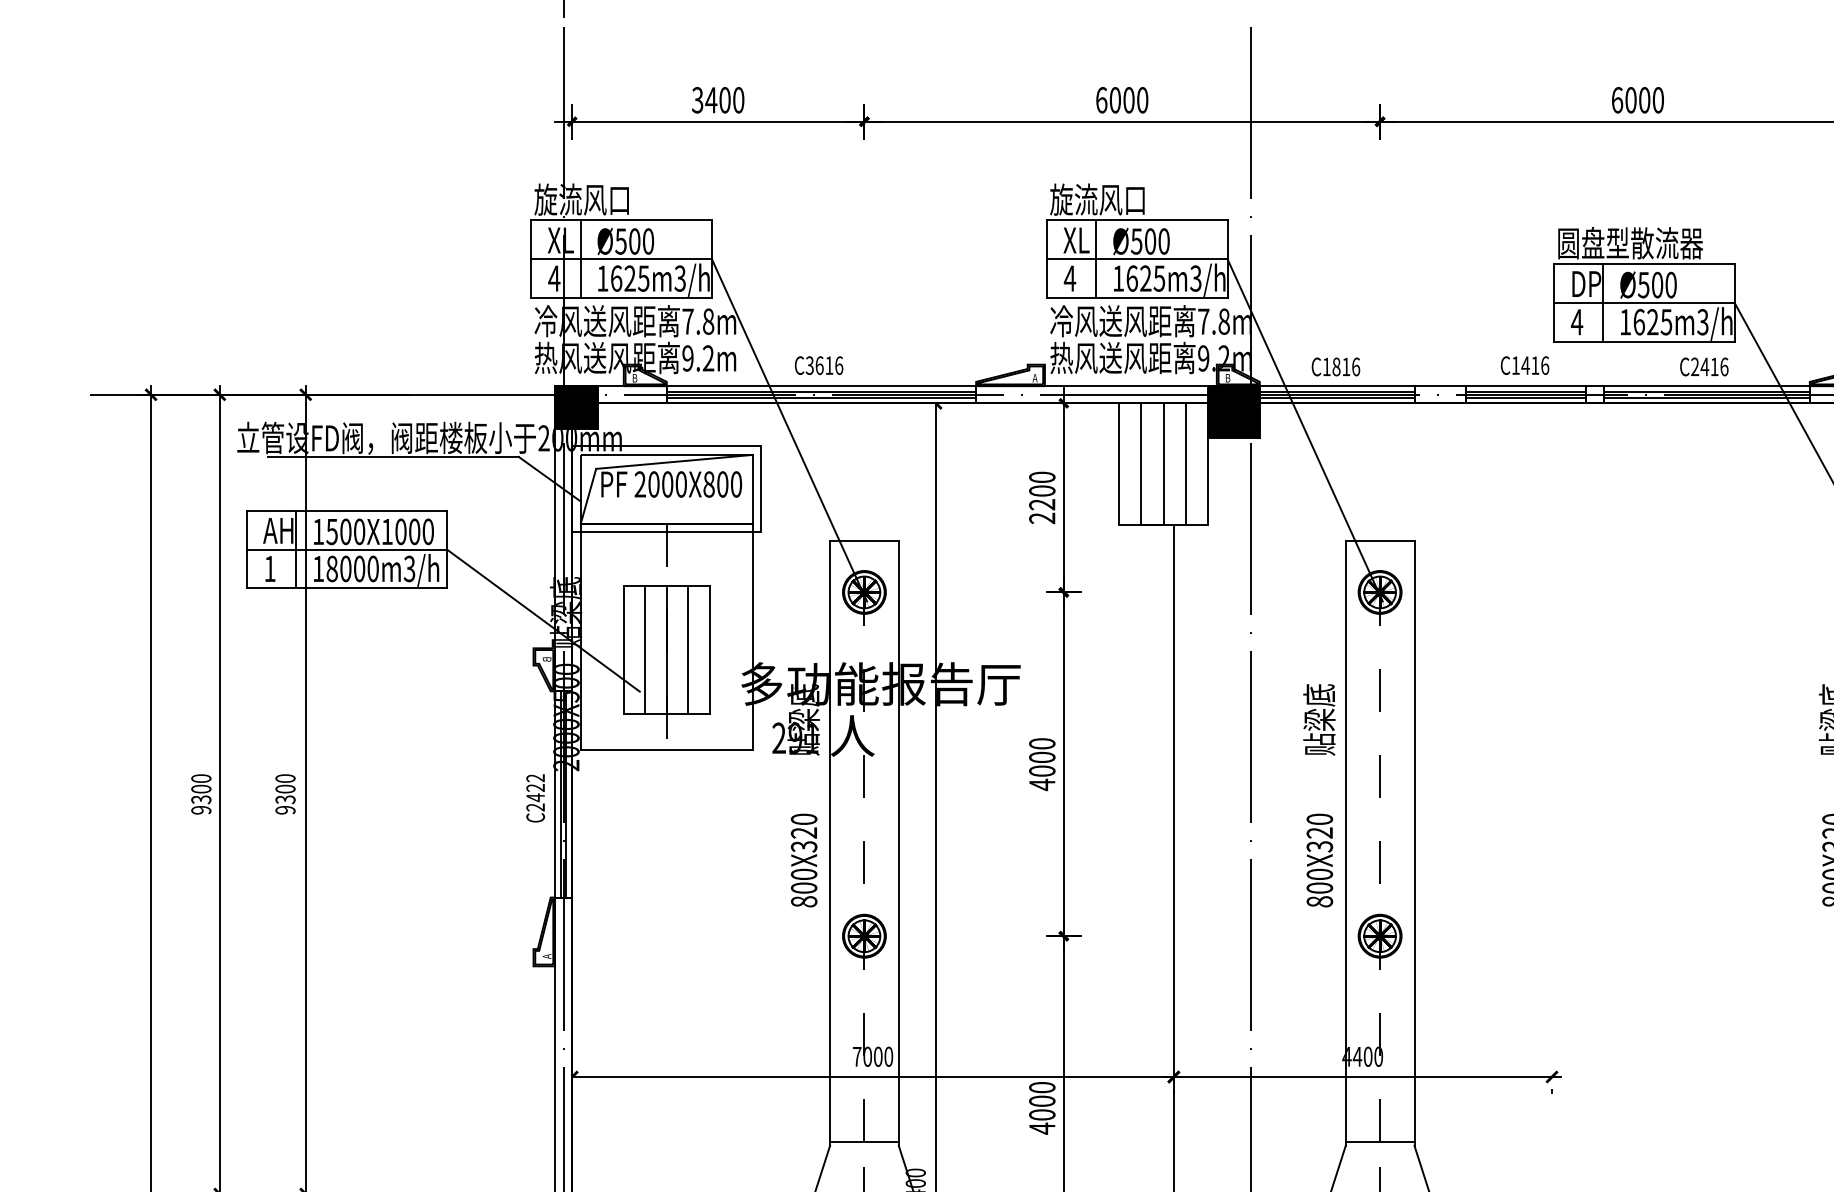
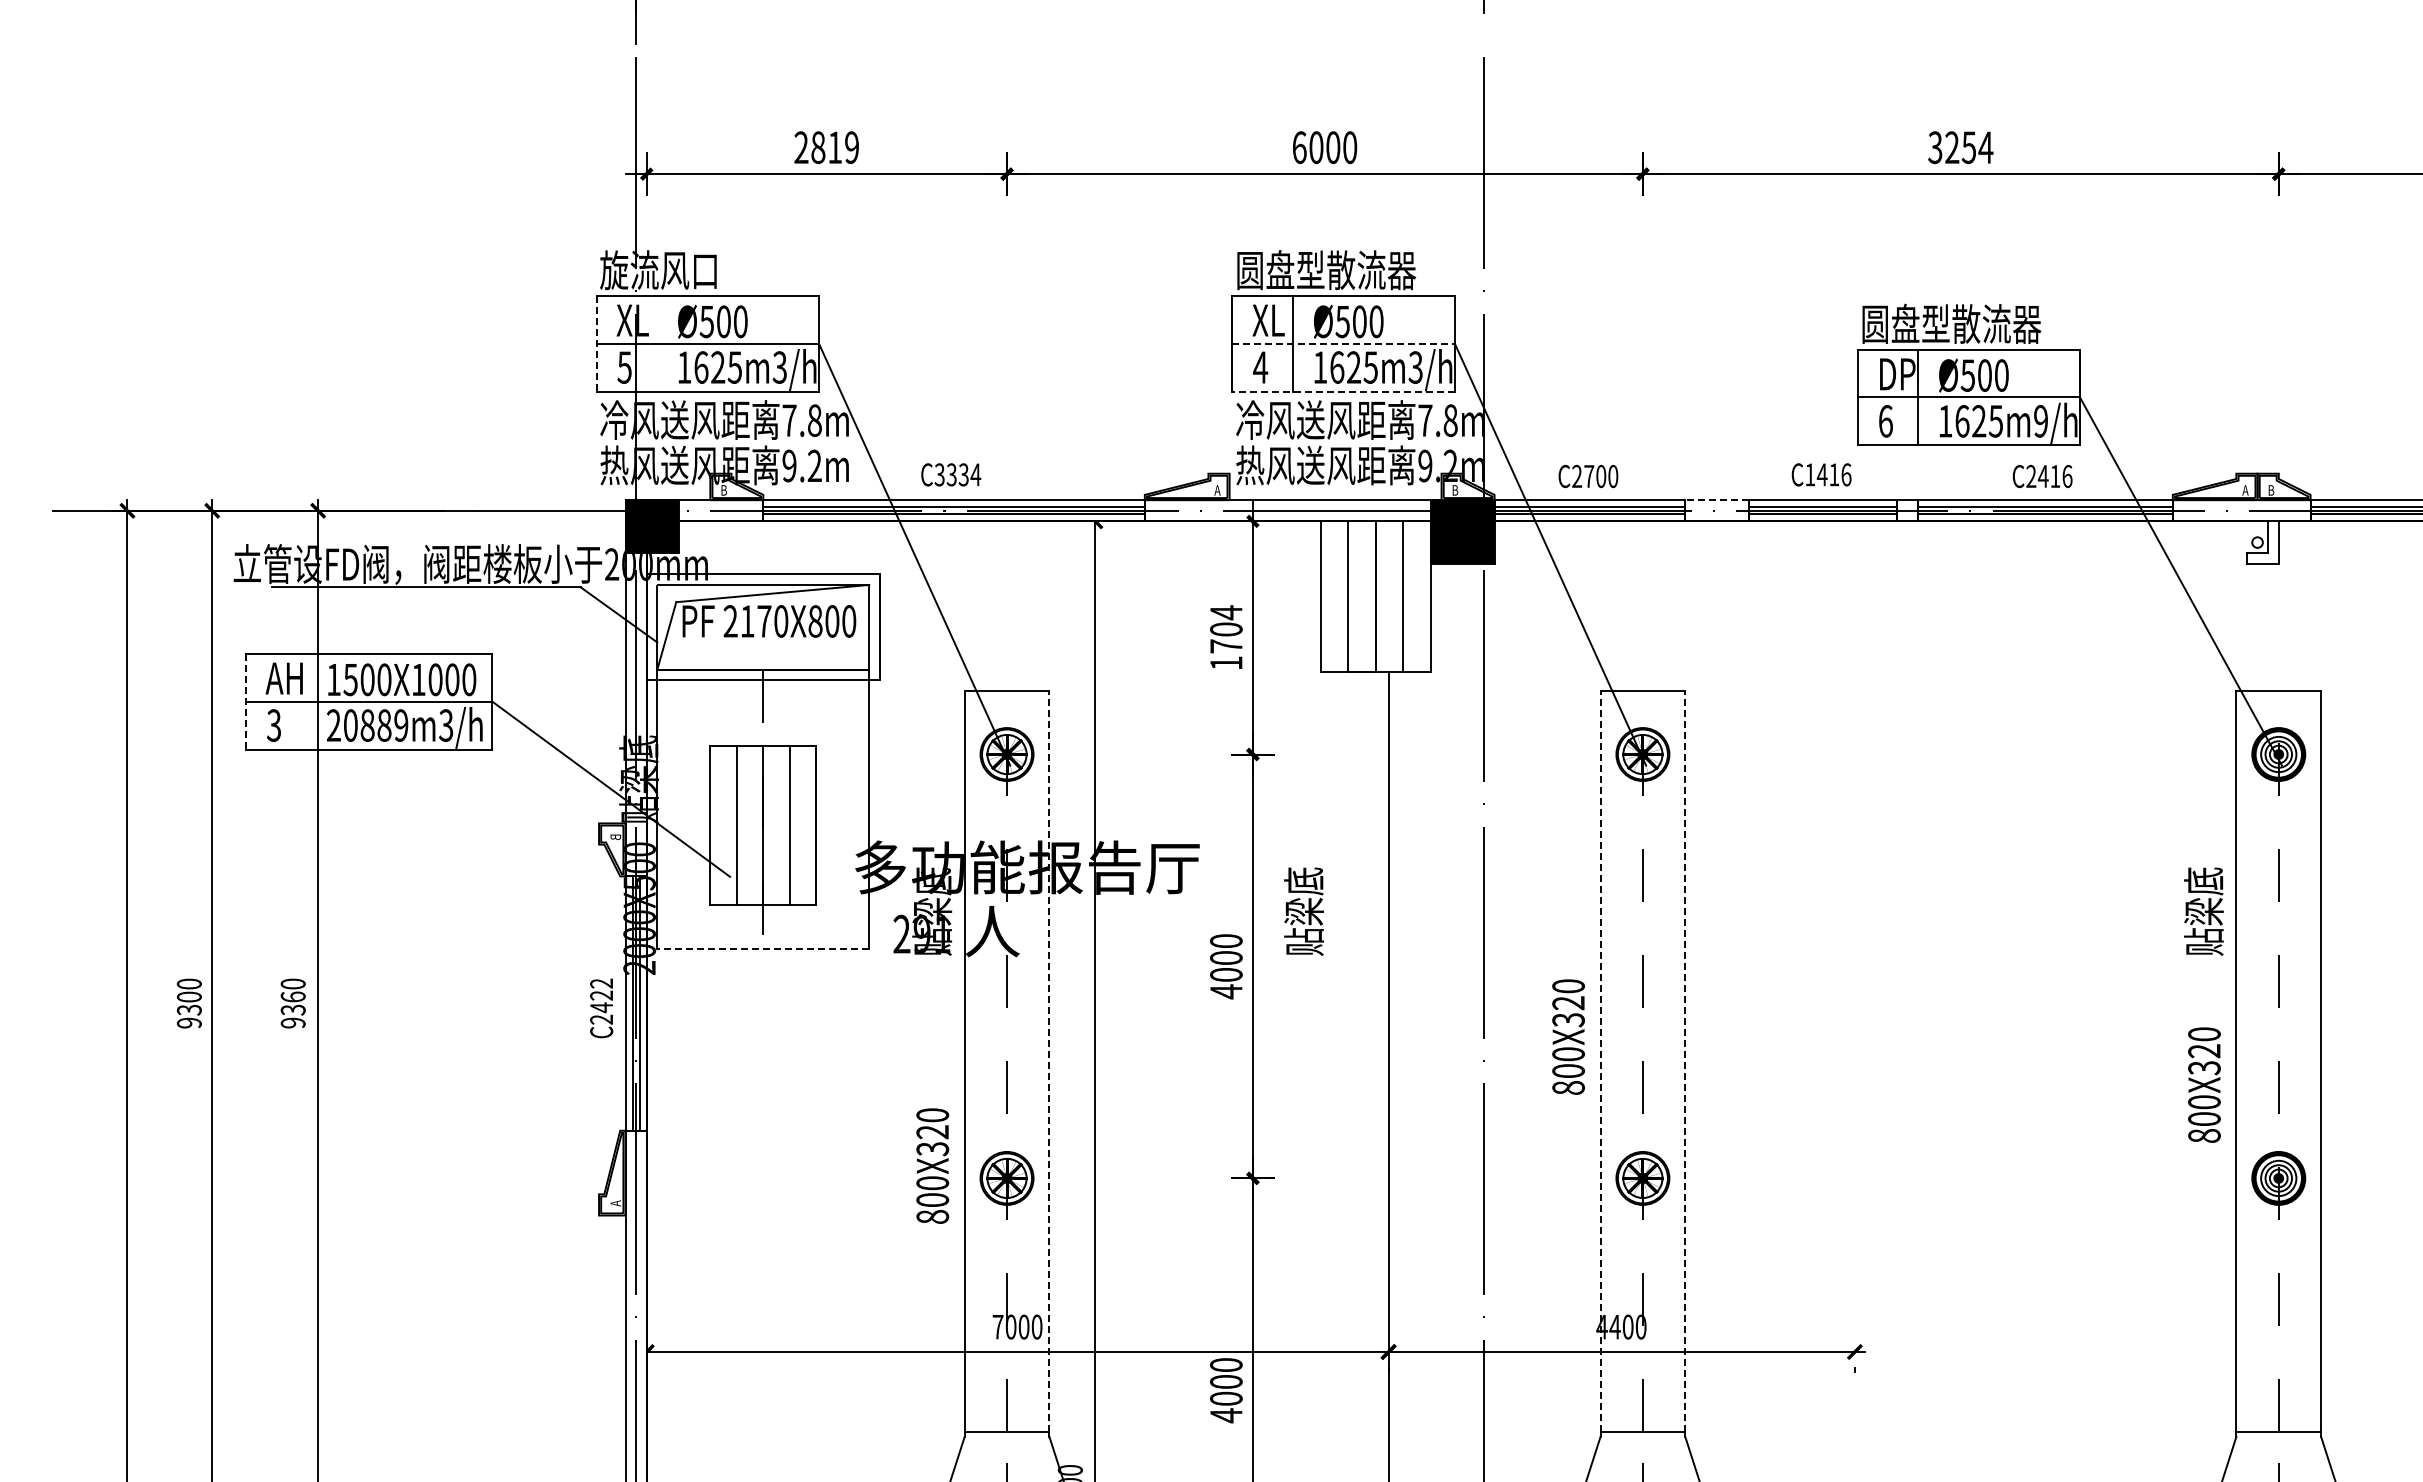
text: (718, 100) -> (826, 147), 3400 -> 2819
text: (1637, 100) -> (1960, 147), 6000 -> 3254
text: (1123, 199) -> (1326, 270), 旋流风口 -> 圆盘型散流器
line: (531, 259) -> (596, 343), solid -> dashed
line: (580, 259) -> (657, 343), removed
line: (1138, 259) -> (1344, 343), solid -> dashed
text: (554, 278) -> (624, 367), 4 -> 5
line: (1137, 298) -> (1343, 391), solid -> dashed
text: (1576, 322) -> (1885, 421), 4 -> 6
text: (1702, 322) -> (2040, 421), 1625m3/h -> 1625m9/h
text: (829, 365) -> (963, 474), C3616 -> C3334
text: (1341, 366) -> (1595, 476), C1816 -> C2700
line: (1440, 386) -> (1717, 500), solid -> dashed
text: (660, 484) -> (755, 621), 2000X800 -> 2170X800
text: (1042, 497) -> (1226, 637), 2200 -> 1704
line: (246, 549) -> (245, 701), solid -> dashed
line: (296, 549) -> (306, 701), removed
text: (269, 568) -> (273, 725), 1 -> 3
text: (345, 568) -> (367, 725), 18000m3/h -> 20889m3/h
text: (1318, 719) -> (1303, 911), moved
line: (666, 749) -> (763, 948), solid -> dashed
text: (284, 788) -> (292, 996), 9300 -> 9360
line: (898, 841) -> (1049, 1061), solid -> dashed
line: (1345, 841) -> (1600, 1061), solid -> dashed
line: (1414, 841) -> (1685, 1061), solid -> dashed
text: (803, 860) -> (932, 1165), moved
text: (1319, 860) -> (1568, 1036), moved

